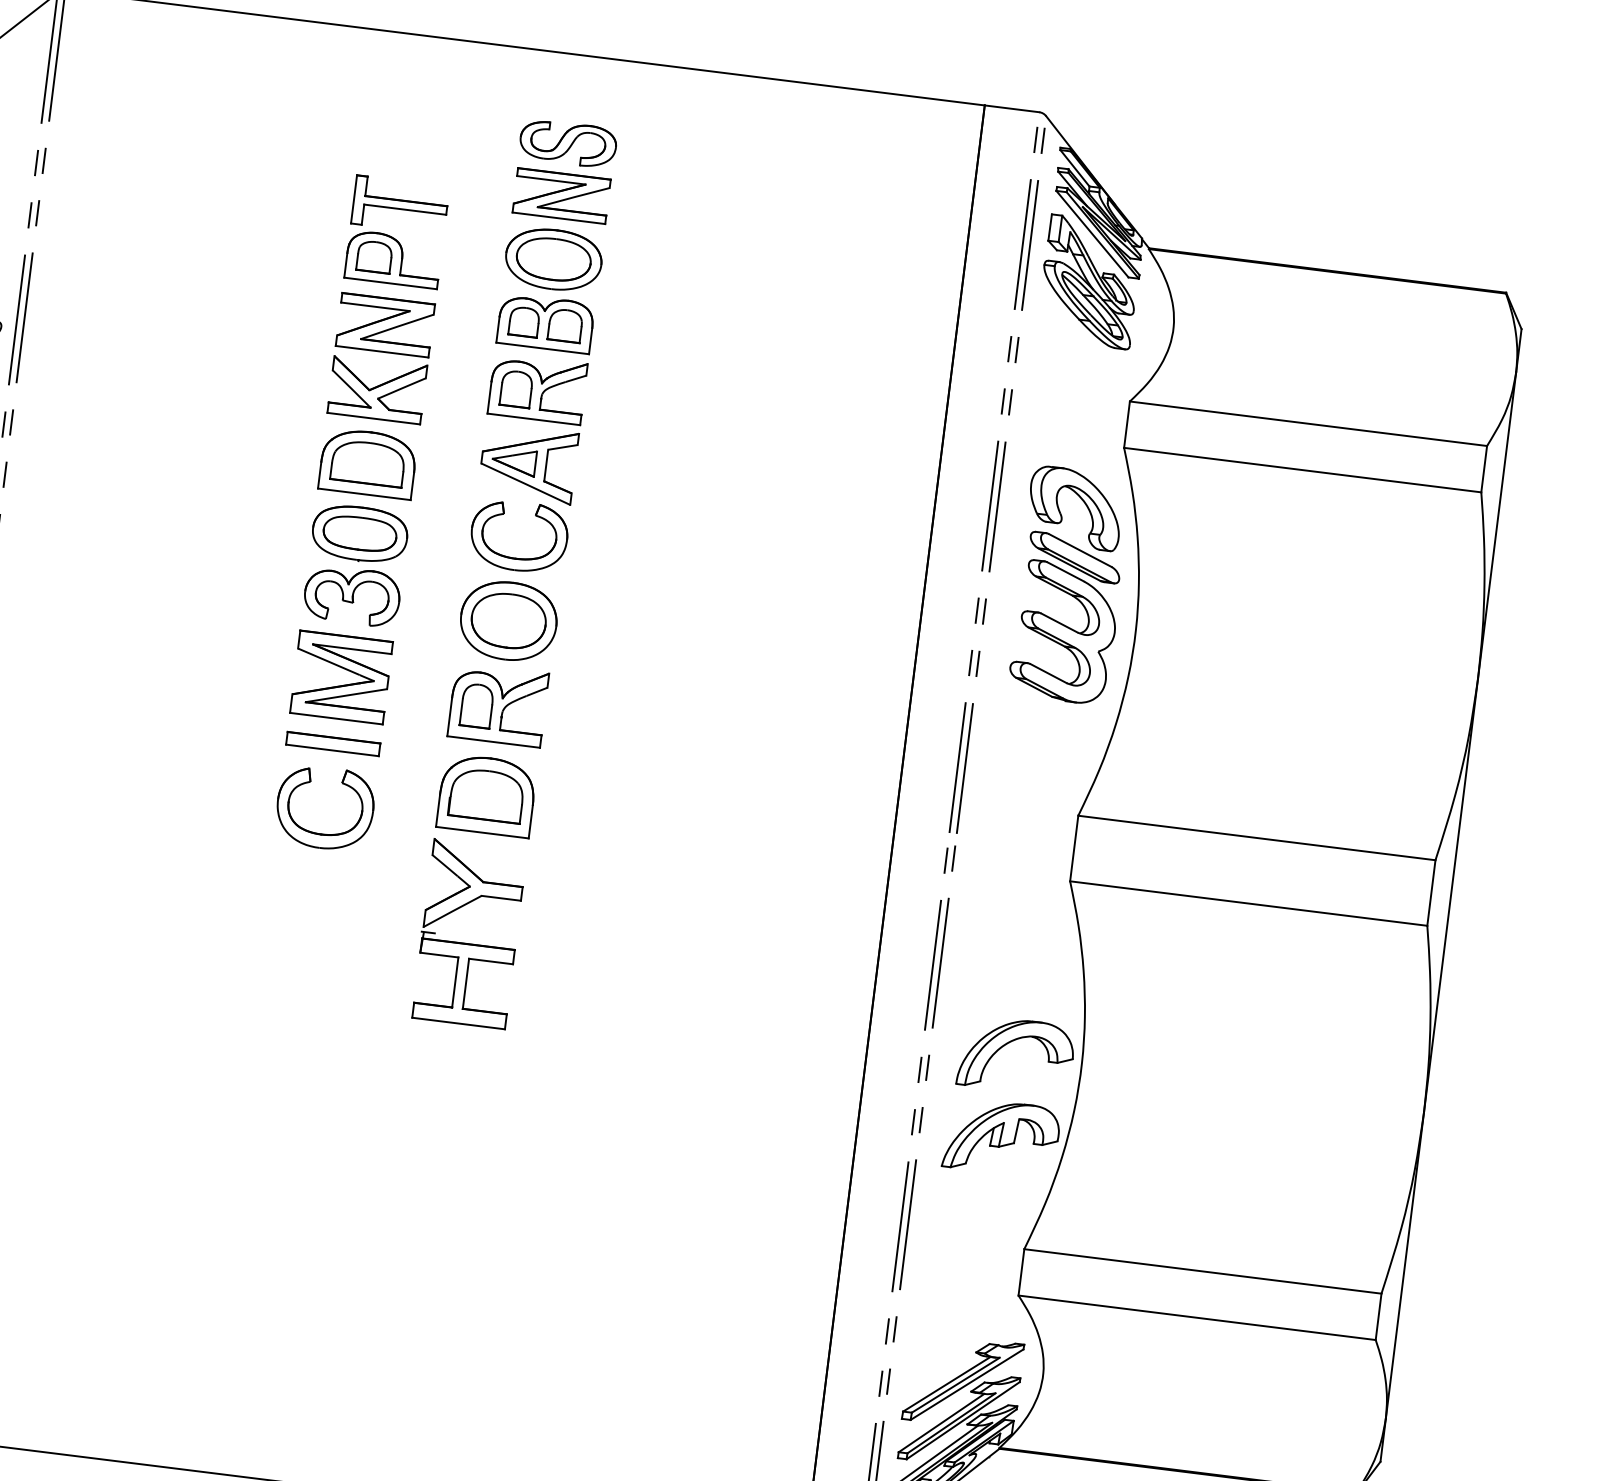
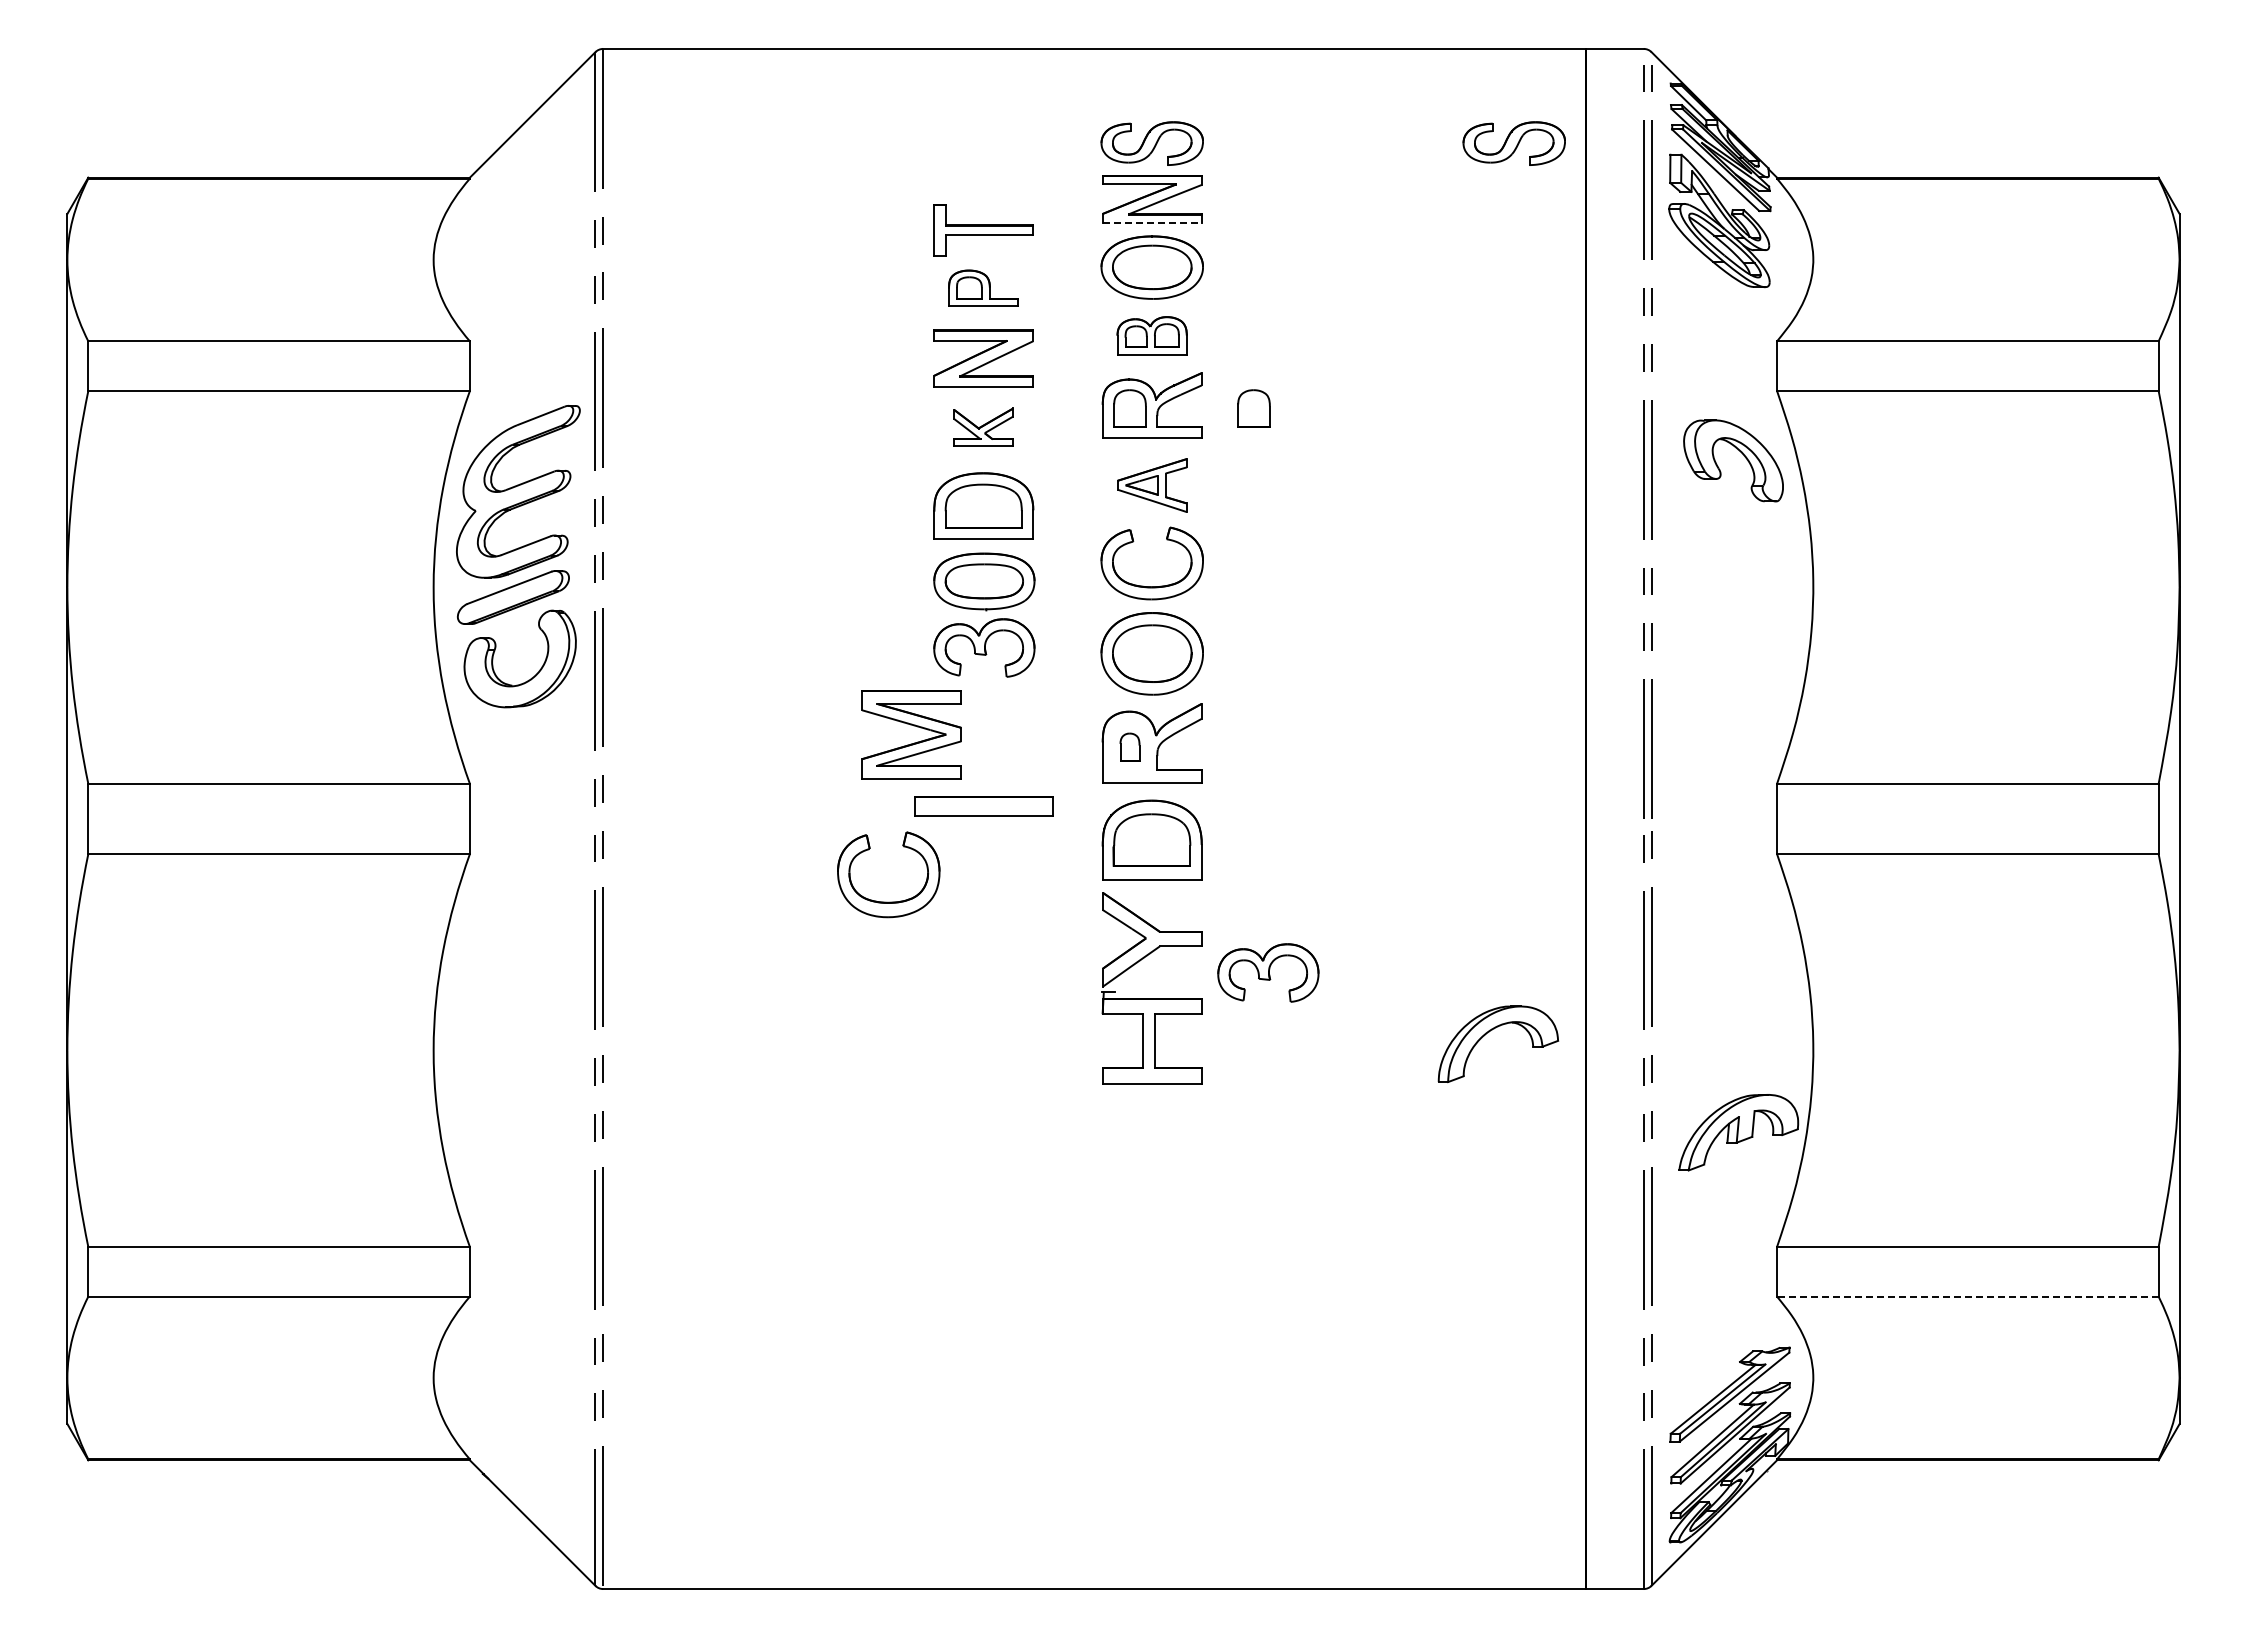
part: (906, 185) -> (1513, 143), added
line: (559, 218) -> (1152, 223), solid -> dashed
part: (393, 259) -> (983, 288), size x0.7
part: (545, 323) -> (1151, 335), size x0.7
part: (377, 389) -> (983, 427), size x0.6
part: (632, 403) -> (1253, 408), added
part: (528, 463) -> (1152, 485), size x0.7
part: (1064, 624) -> (1737, 584), removed
part: (344, 669) -> (913, 726), moved
part: (476, 705) -> (1129, 746), size x0.6
part: (333, 743) -> (983, 805), size x1.4
part: (321, 833) -> (888, 901), moved
part: (580, 932) -> (1268, 972), added
part: (1009, 1043) -> (1489, 1032), moved
line: (1196, 1317) -> (1967, 1296), solid -> dashed

